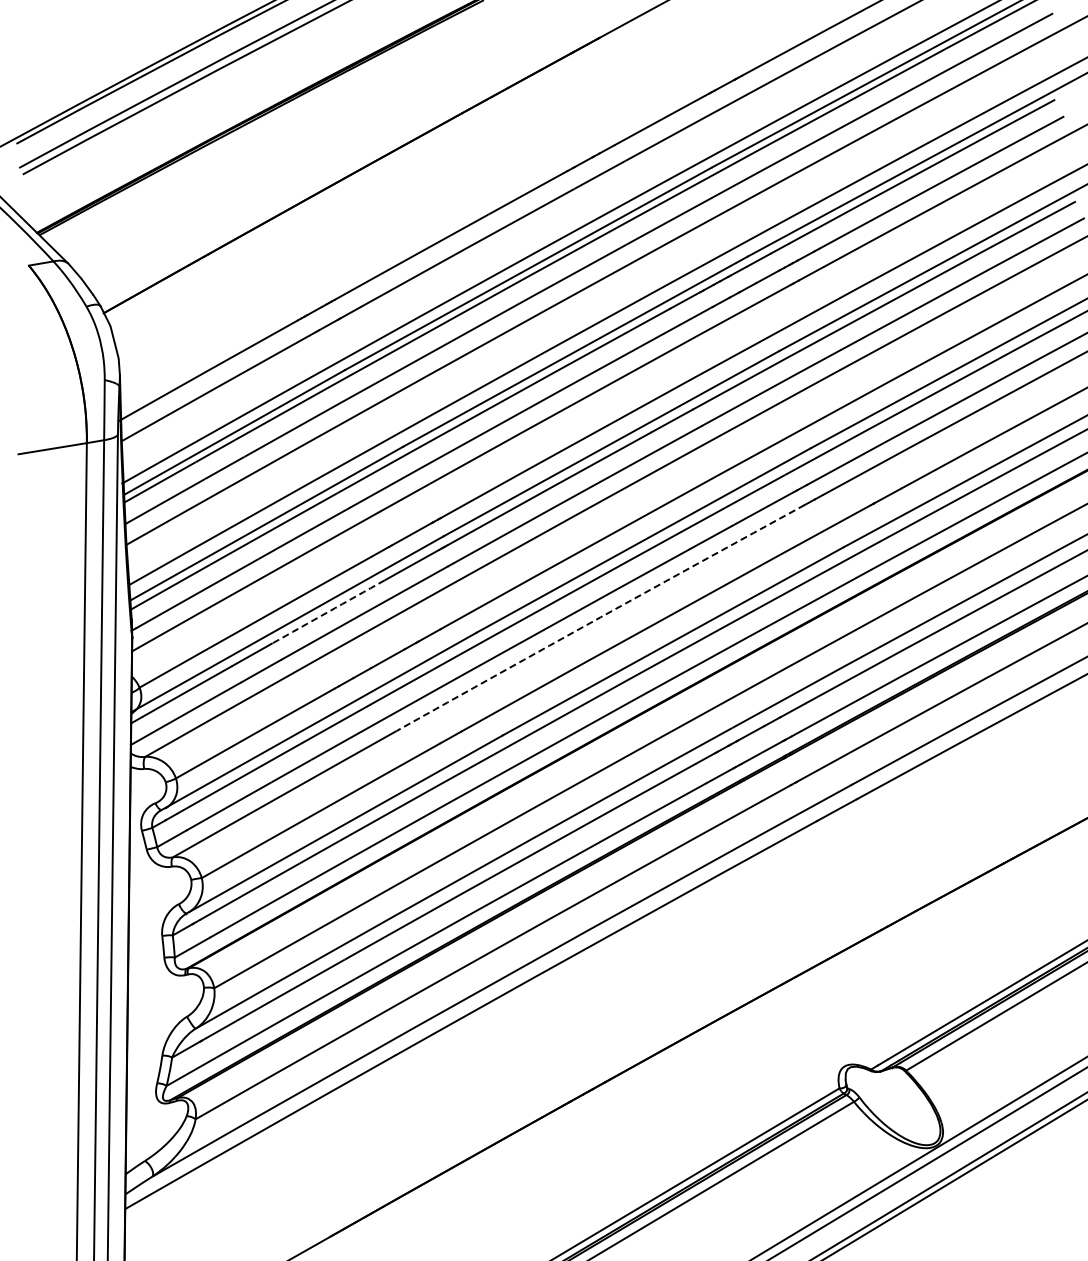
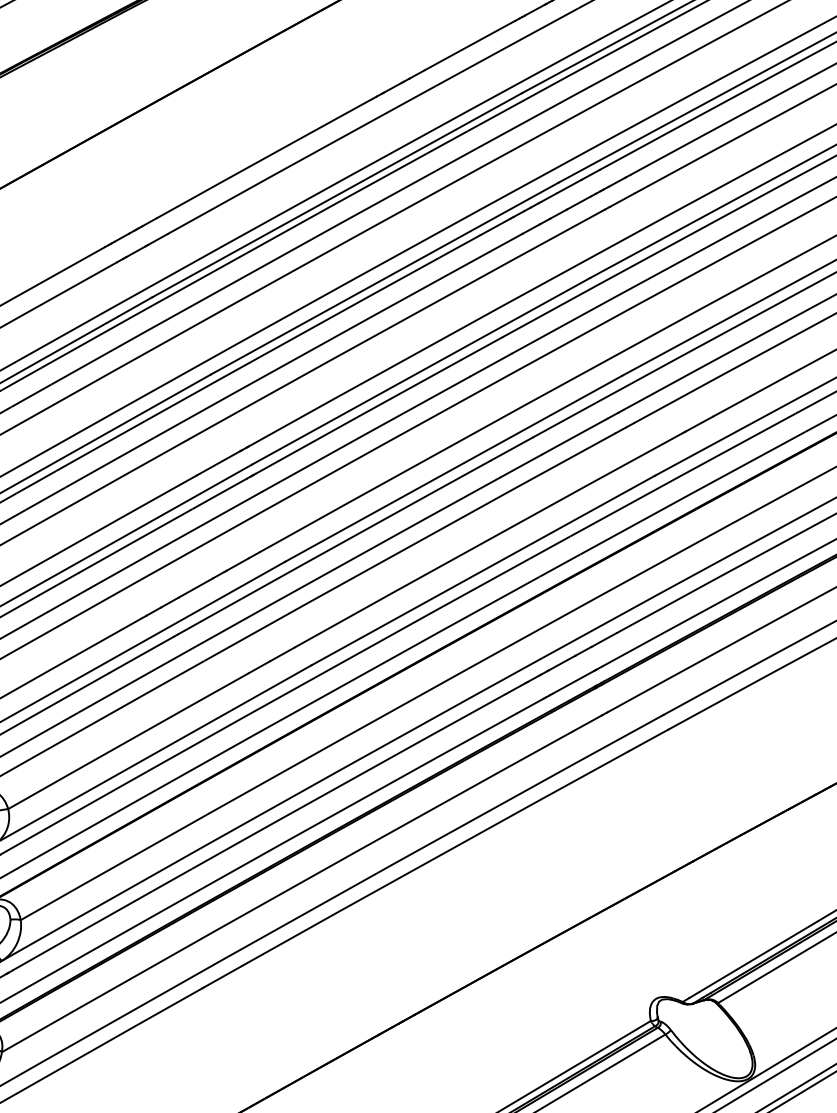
arc: (328, 612) -> (135, 541), dashed -> solid
arc: (600, 617) -> (409, 546), dashed -> solid

